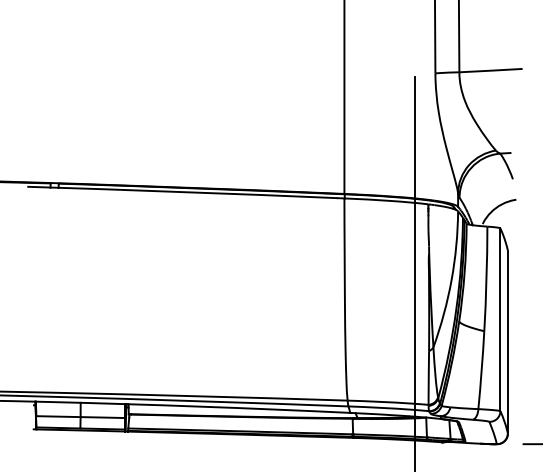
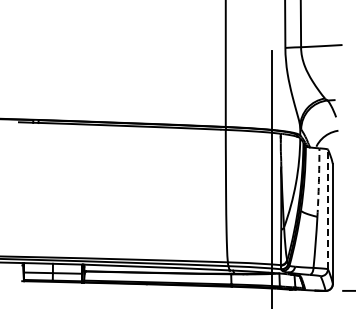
arc: (485, 278) -> (318, 182), solid -> dashed
line: (499, 319) -> (327, 209), solid -> dashed

